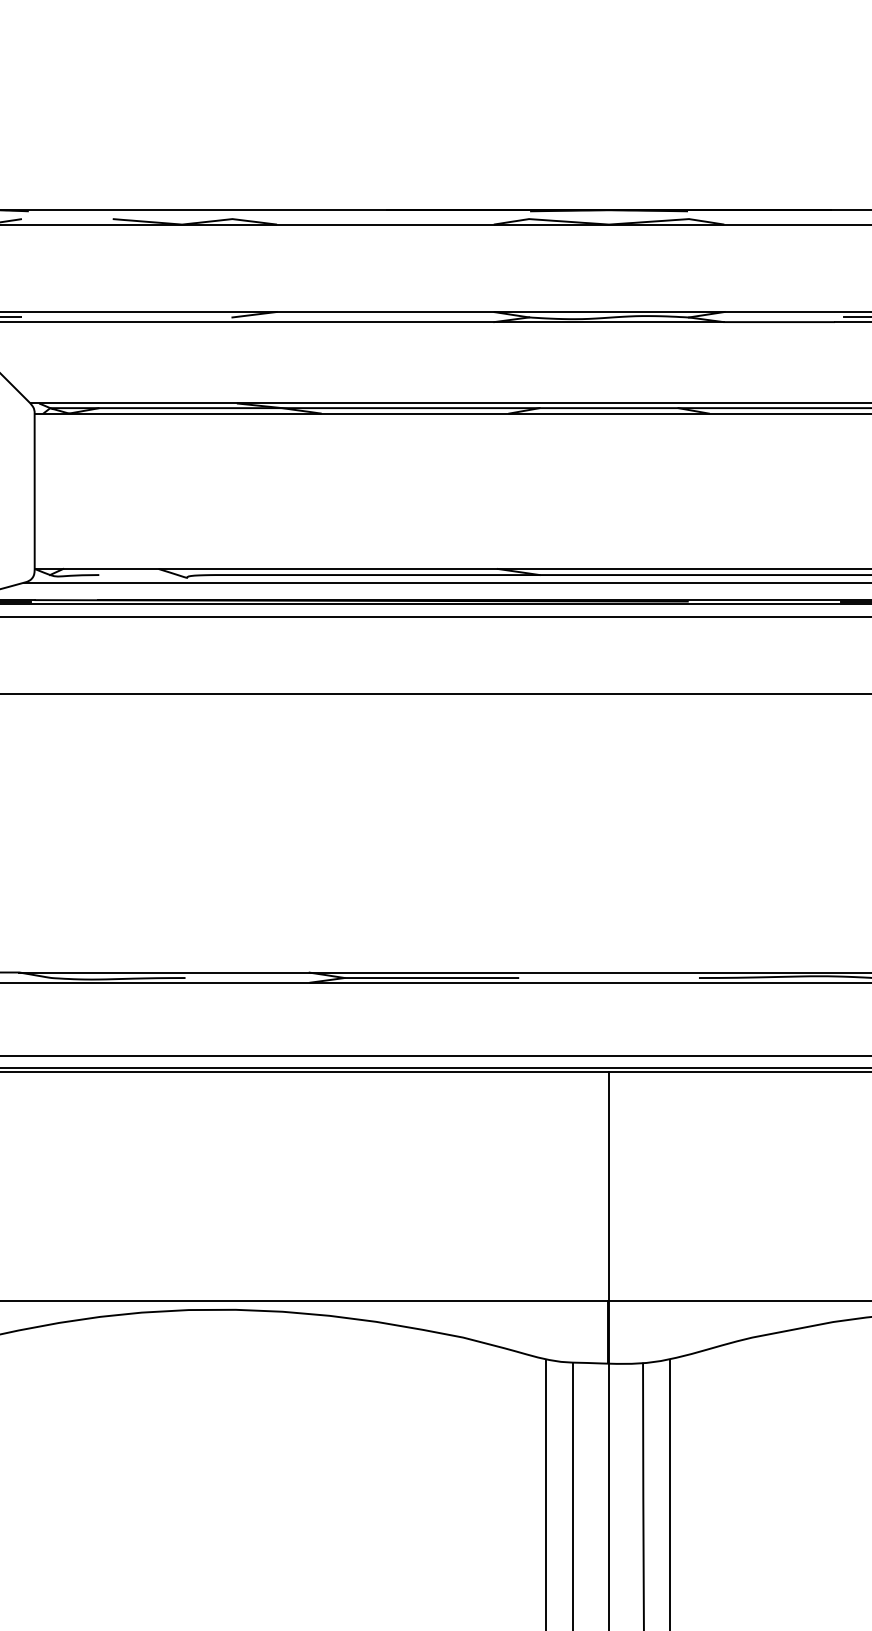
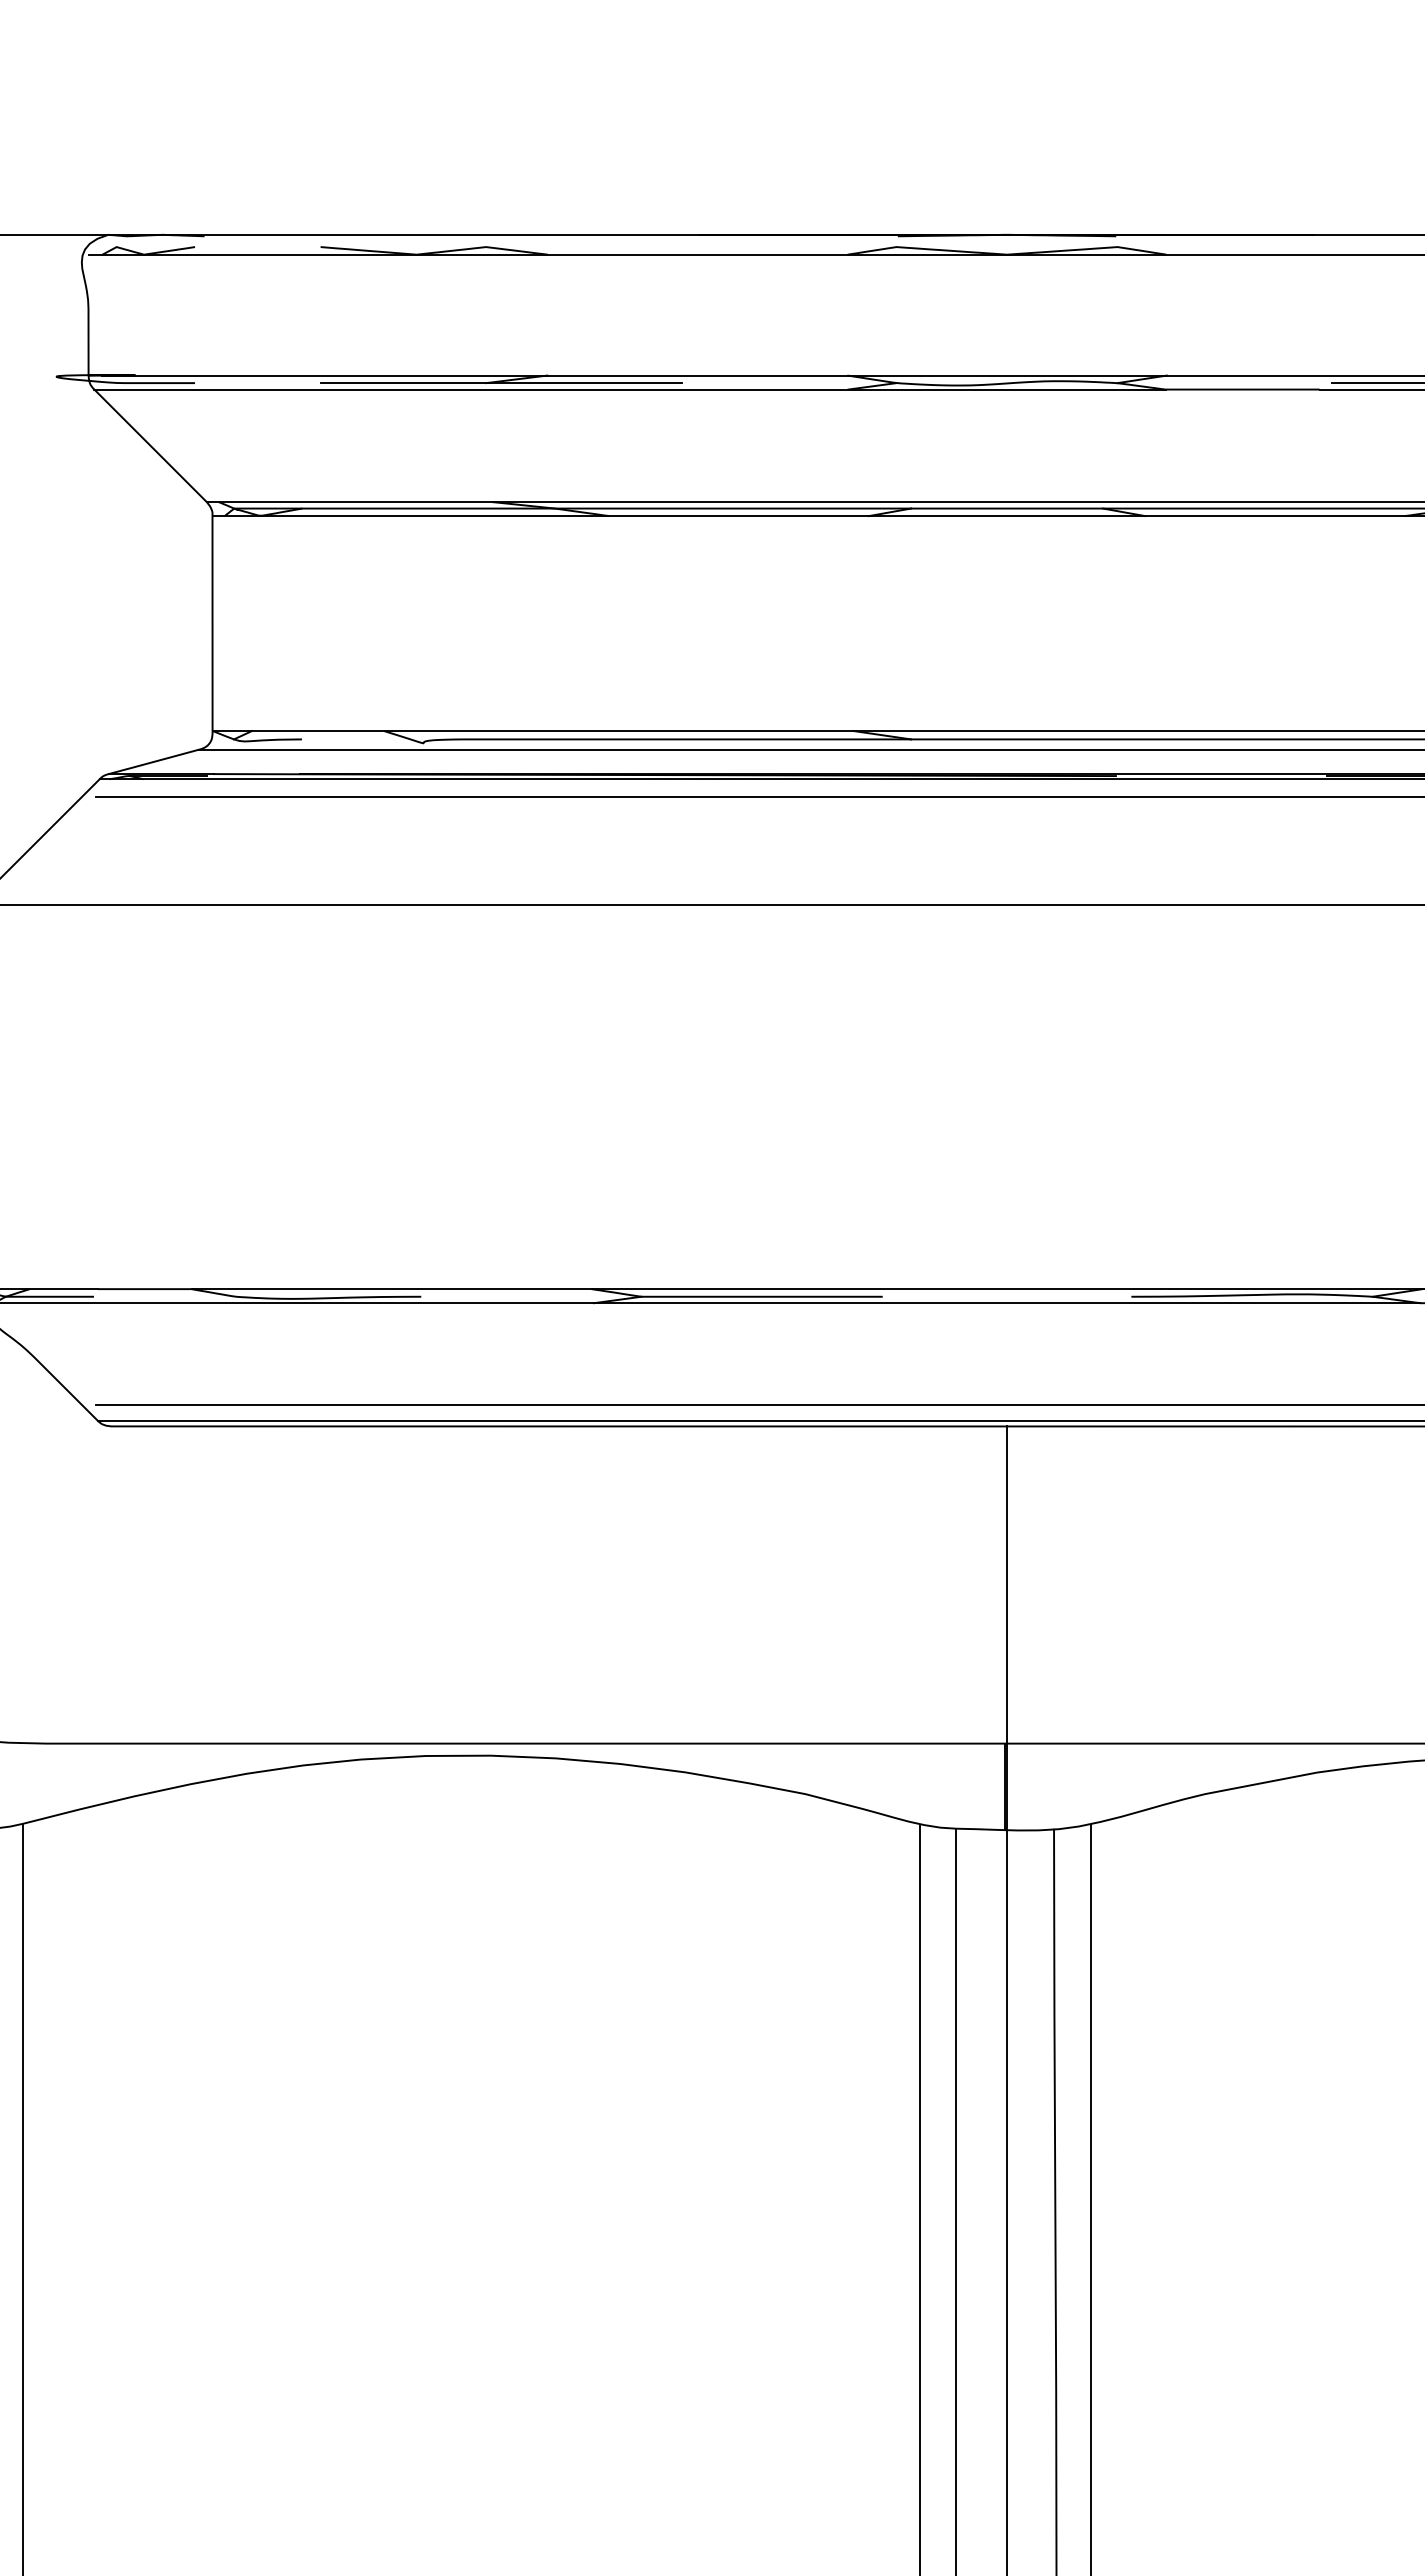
line: (242, 317) -> (500, 383), added

